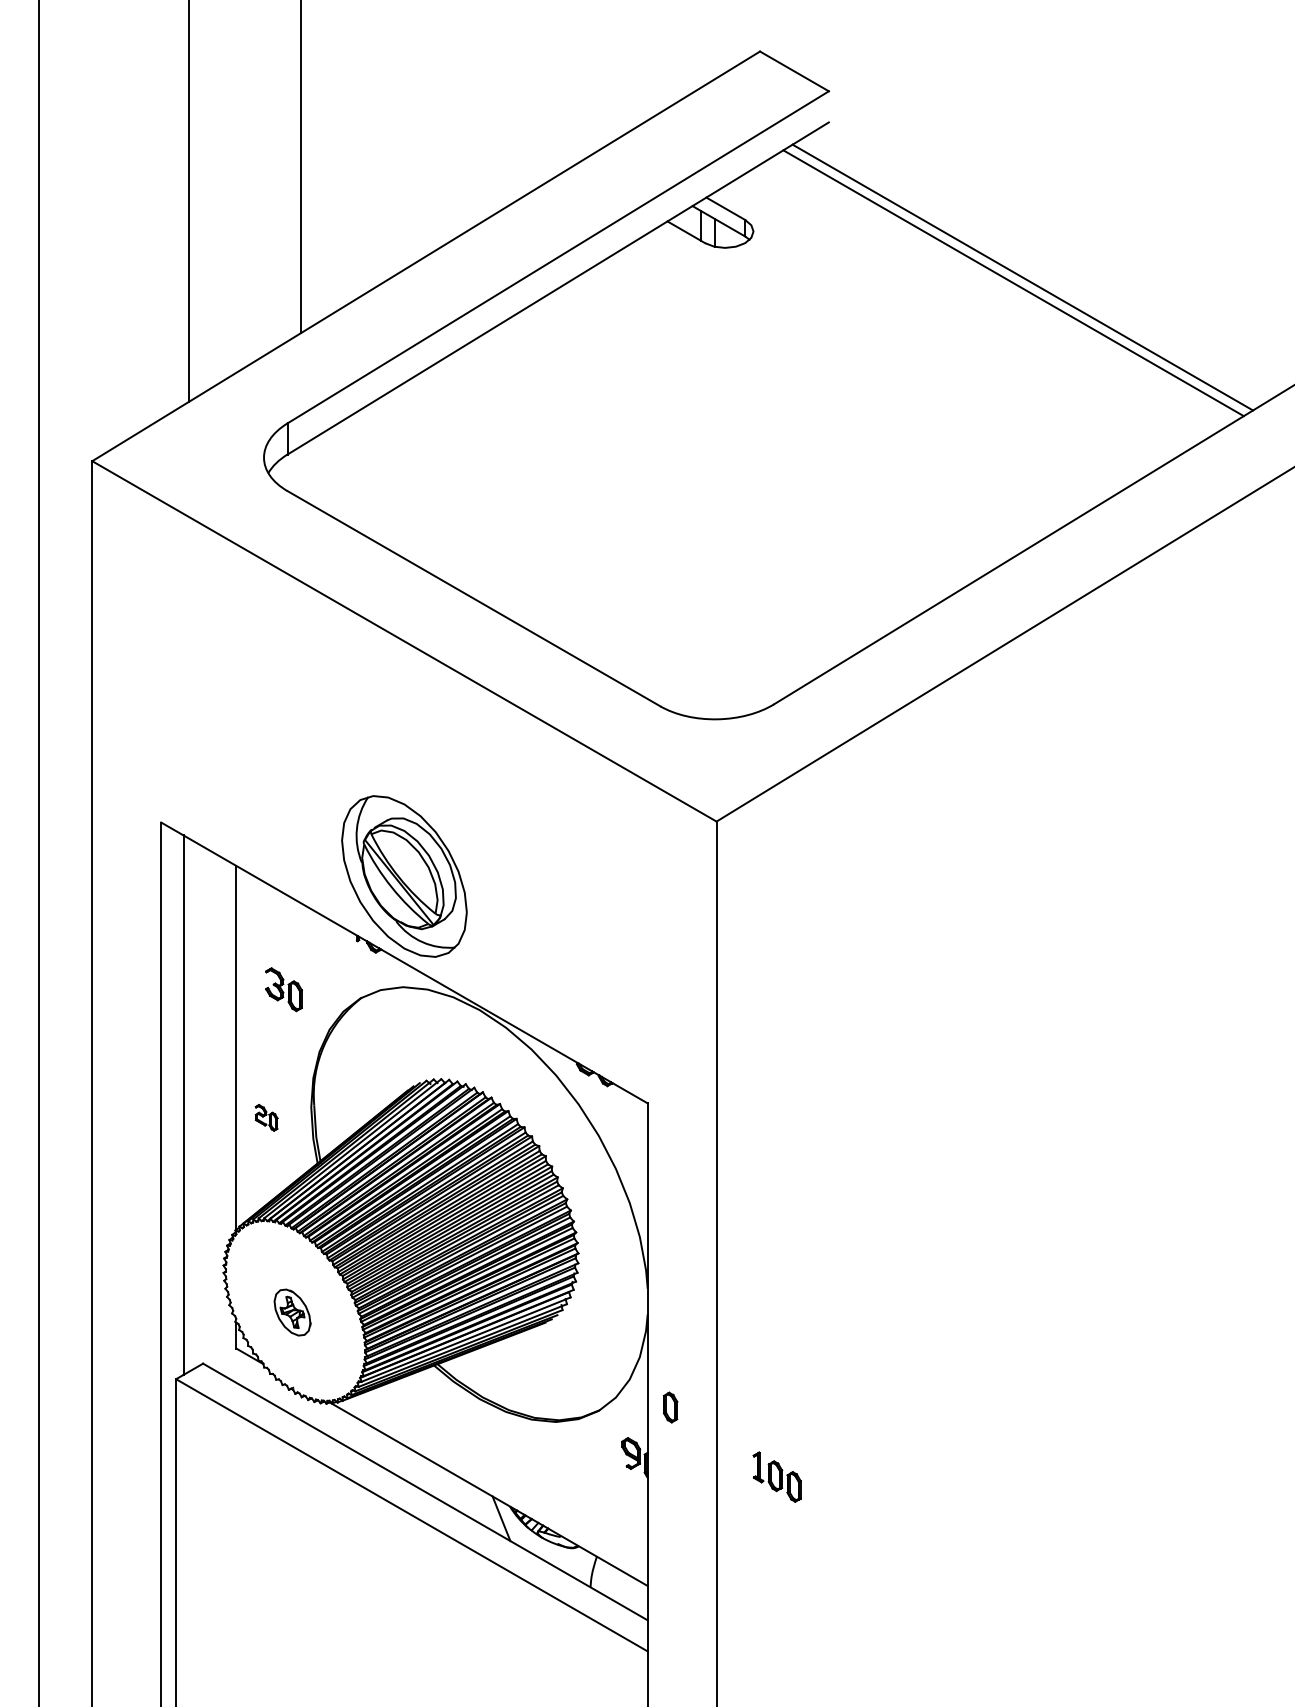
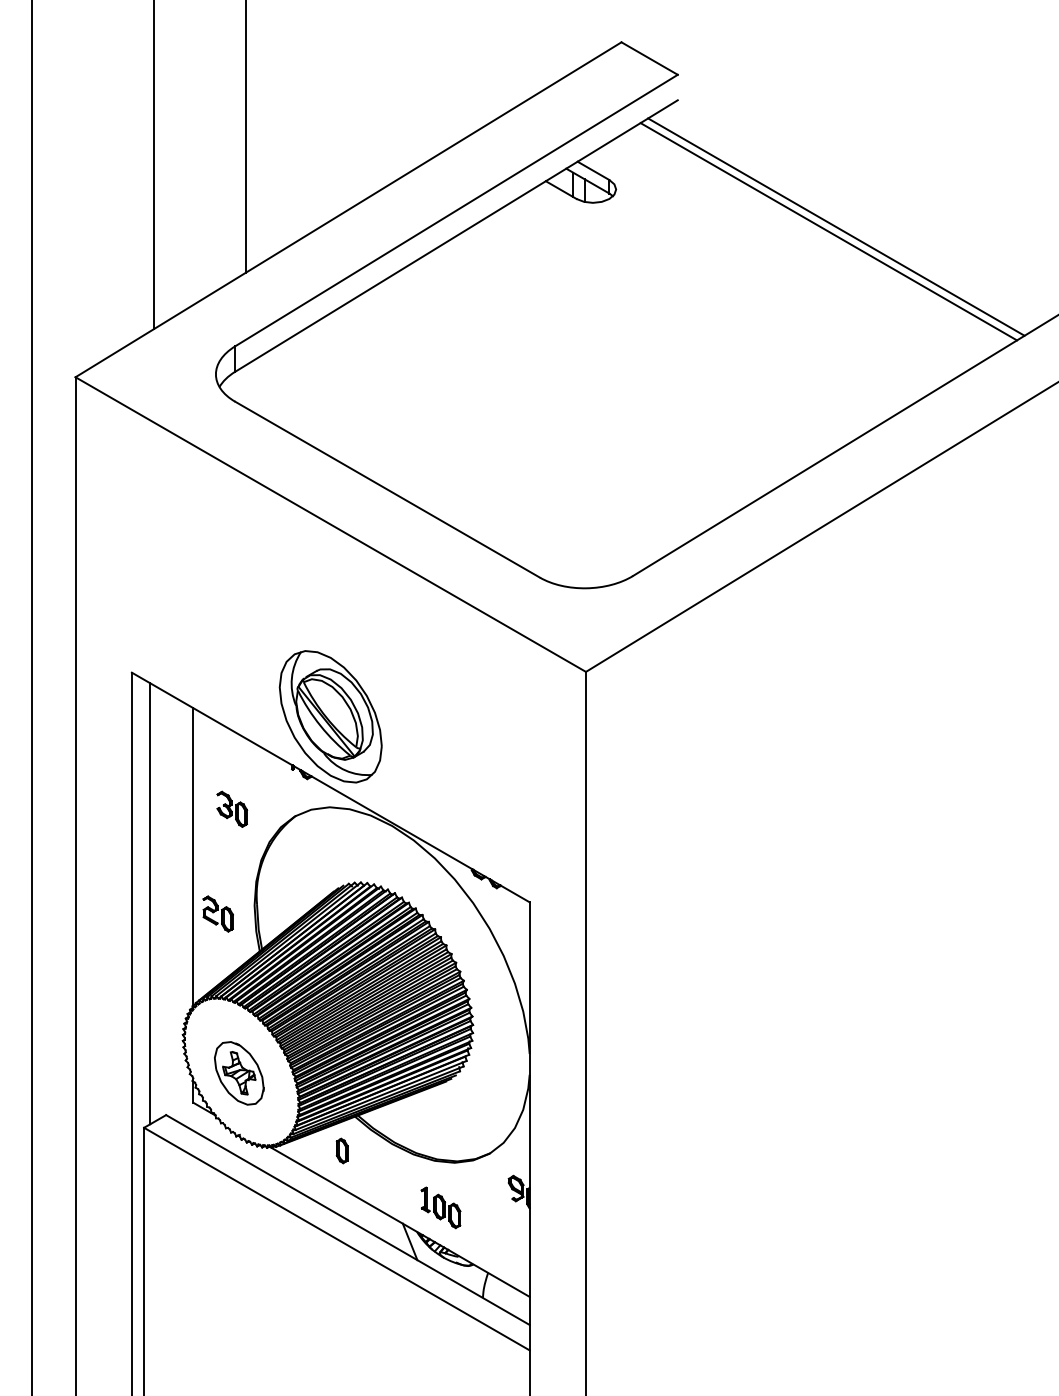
part: (266, 1117) -> (217, 913), size x1.67
part: (292, 1312) -> (239, 1073), size x1.67
part: (670, 1407) -> (342, 1150), moved
part: (776, 1476) -> (440, 1207), moved

